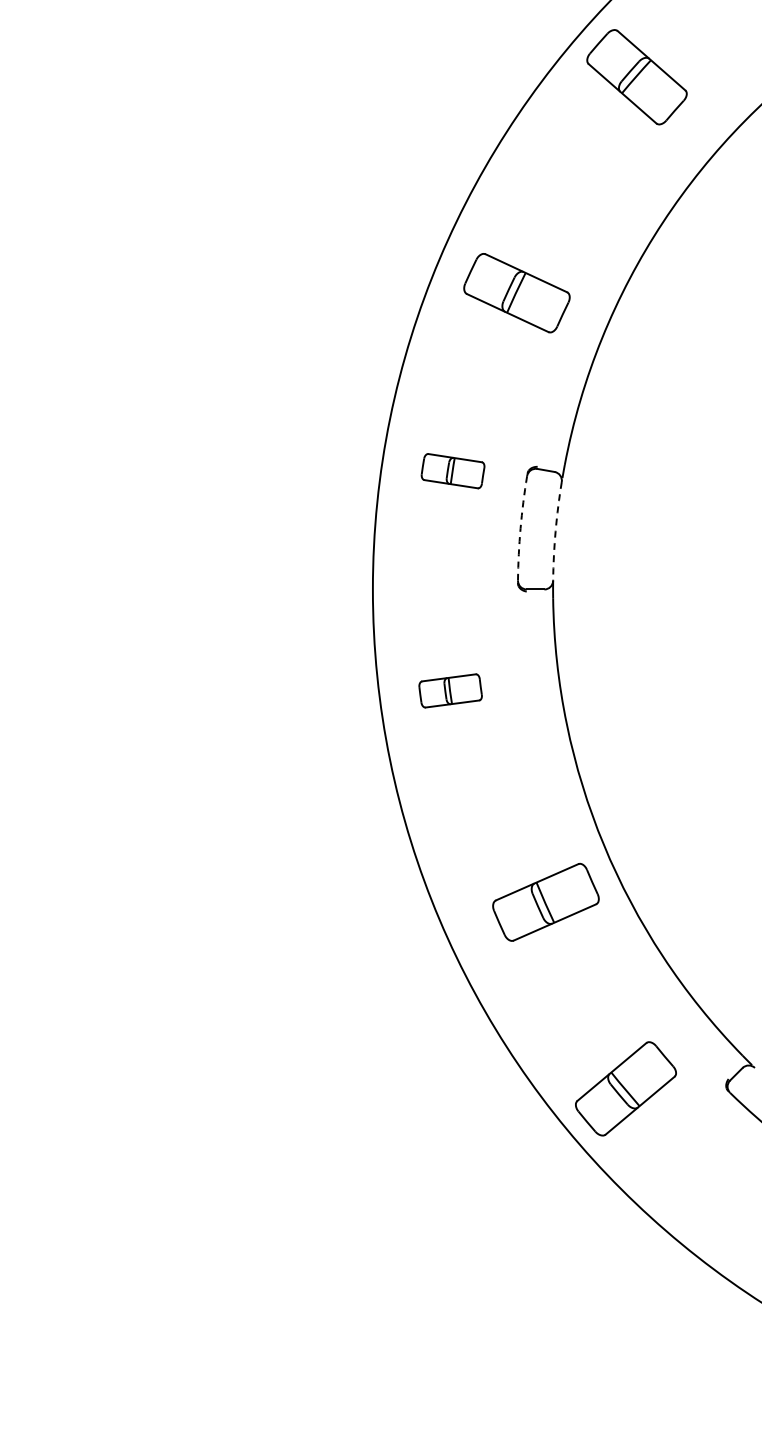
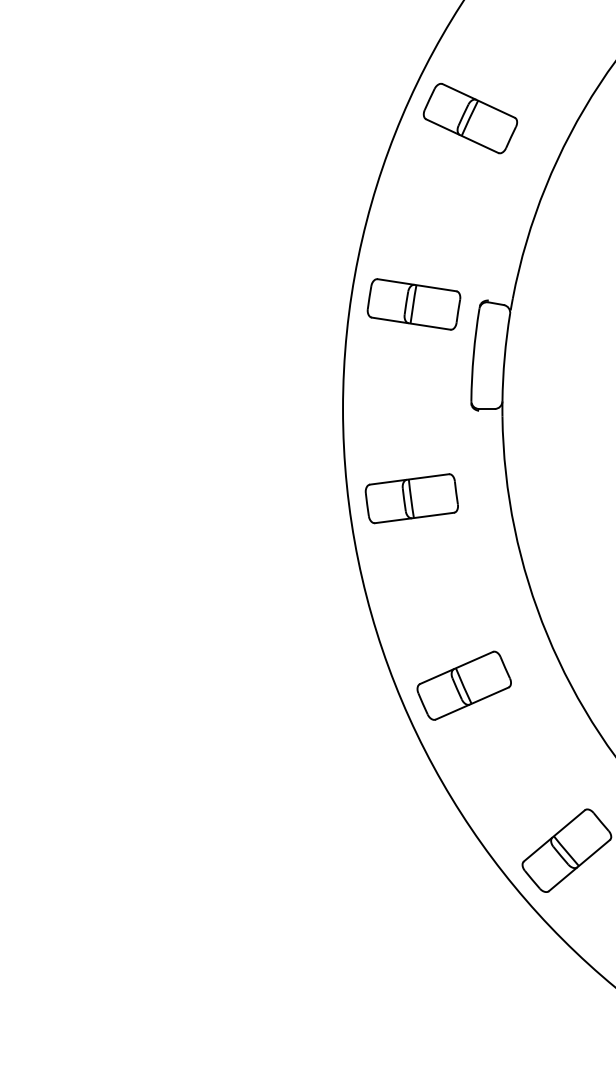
part: (516, 293) -> (470, 118), moved
part: (452, 470) -> (413, 303), size x1.67
arc: (520, 528) -> (473, 355), dashed -> solid
arc: (555, 531) -> (504, 357), dashed -> solid
part: (450, 690) -> (411, 498), size x1.67
part: (545, 901) -> (463, 685), moved

